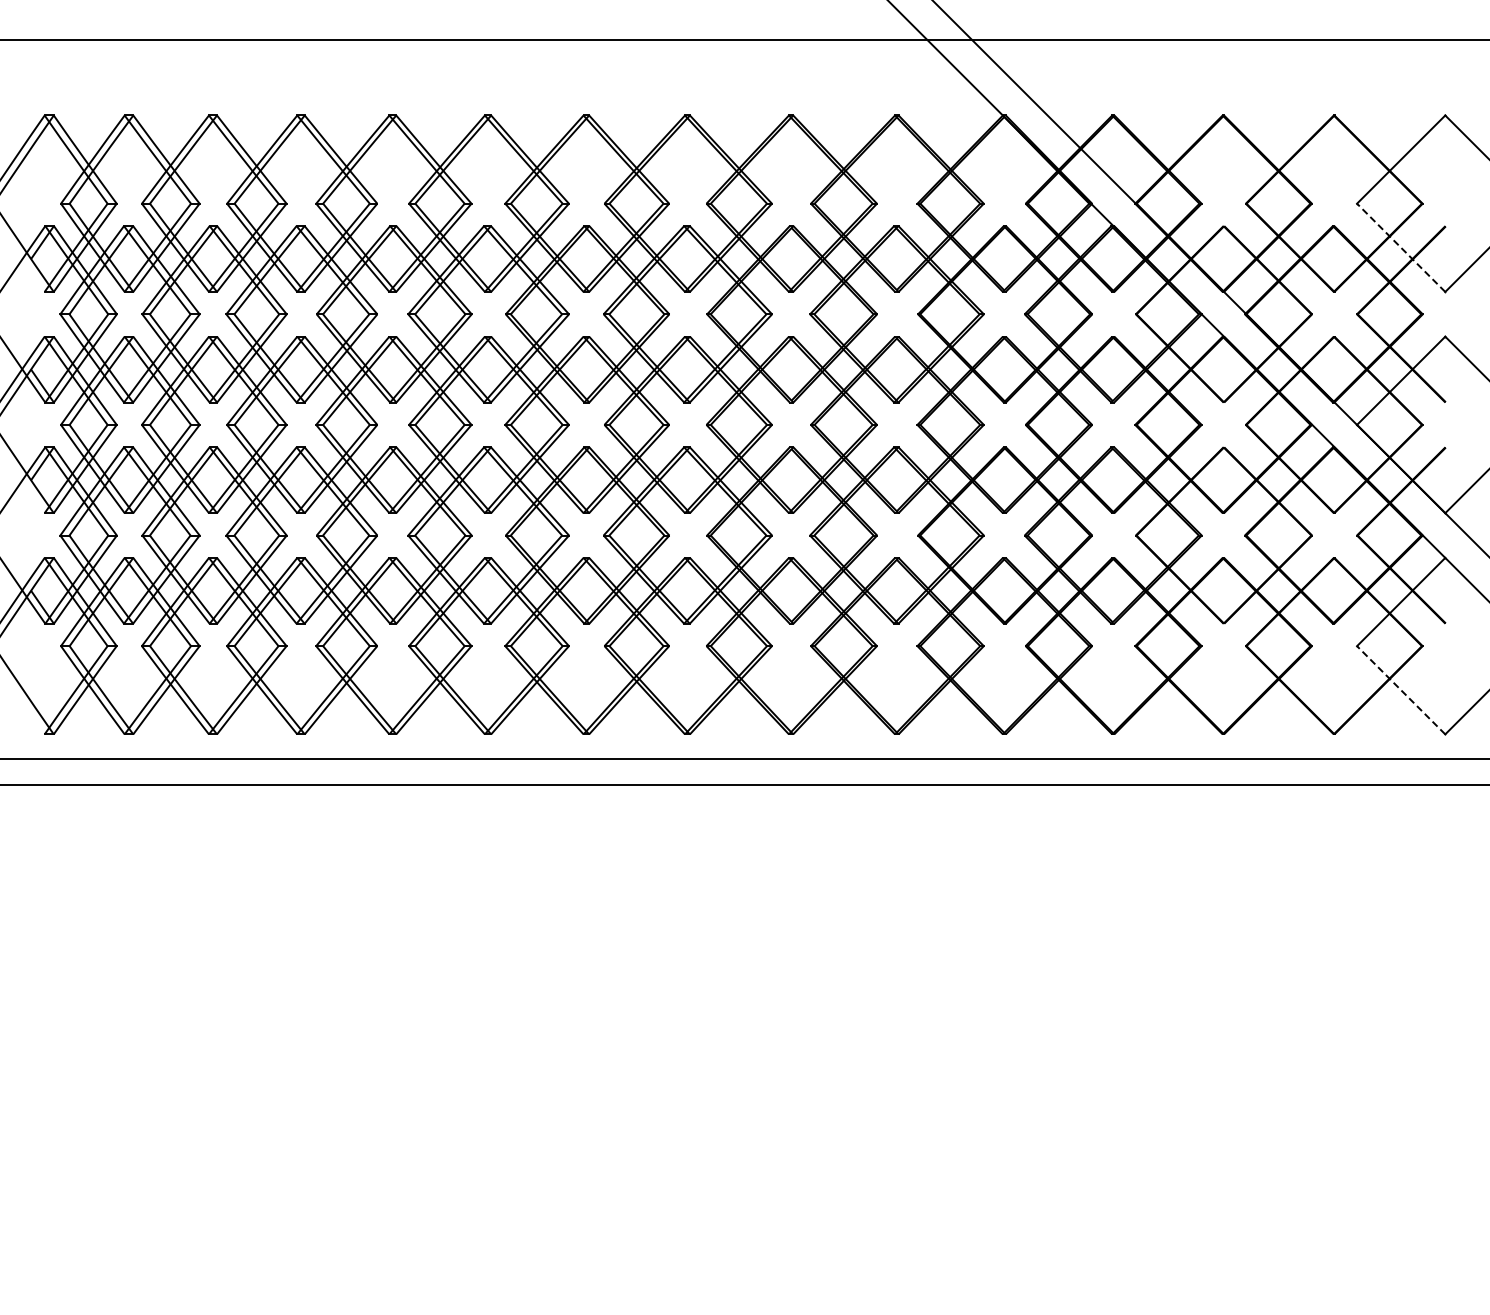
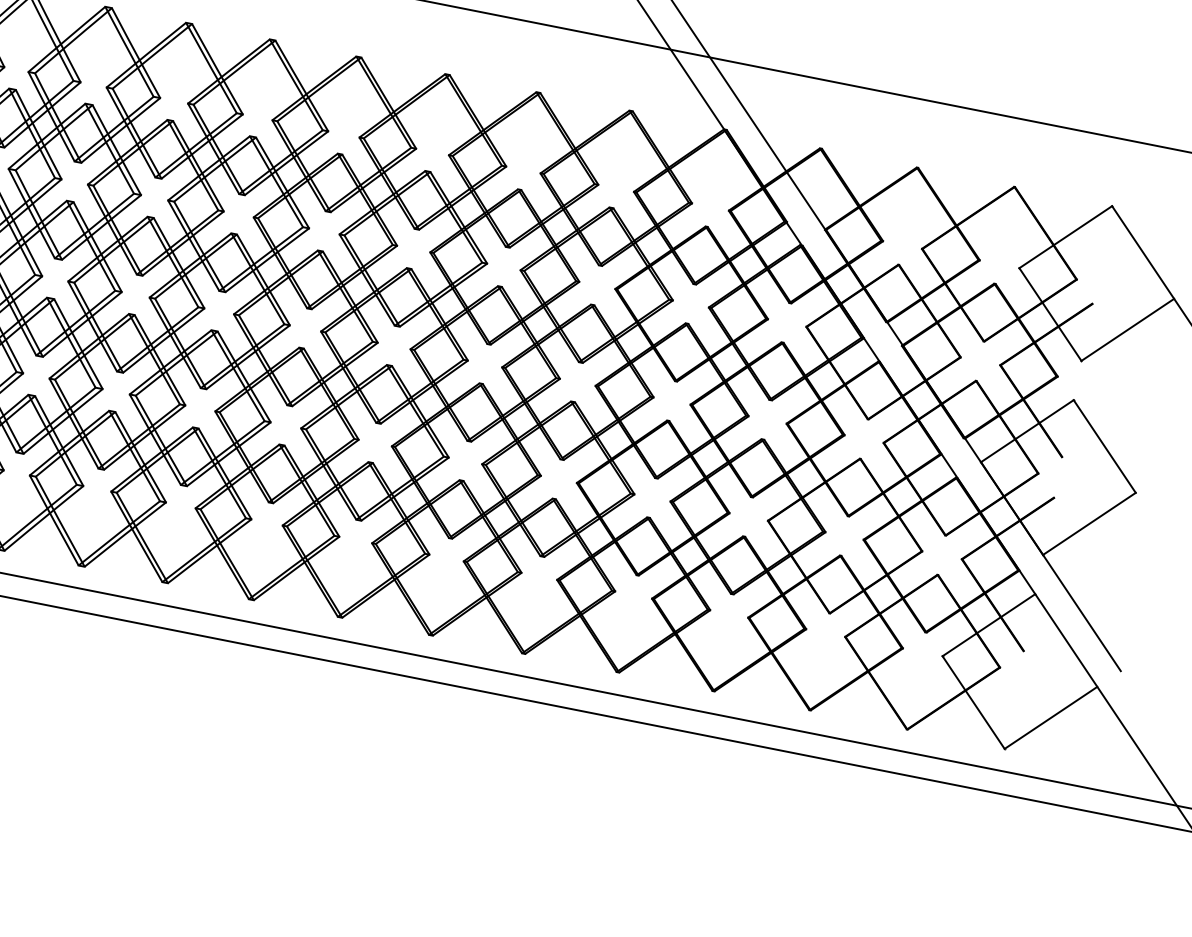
line: (1400, 247) -> (1049, 314), dashed -> solid
line: (1400, 689) -> (973, 701), dashed -> solid

